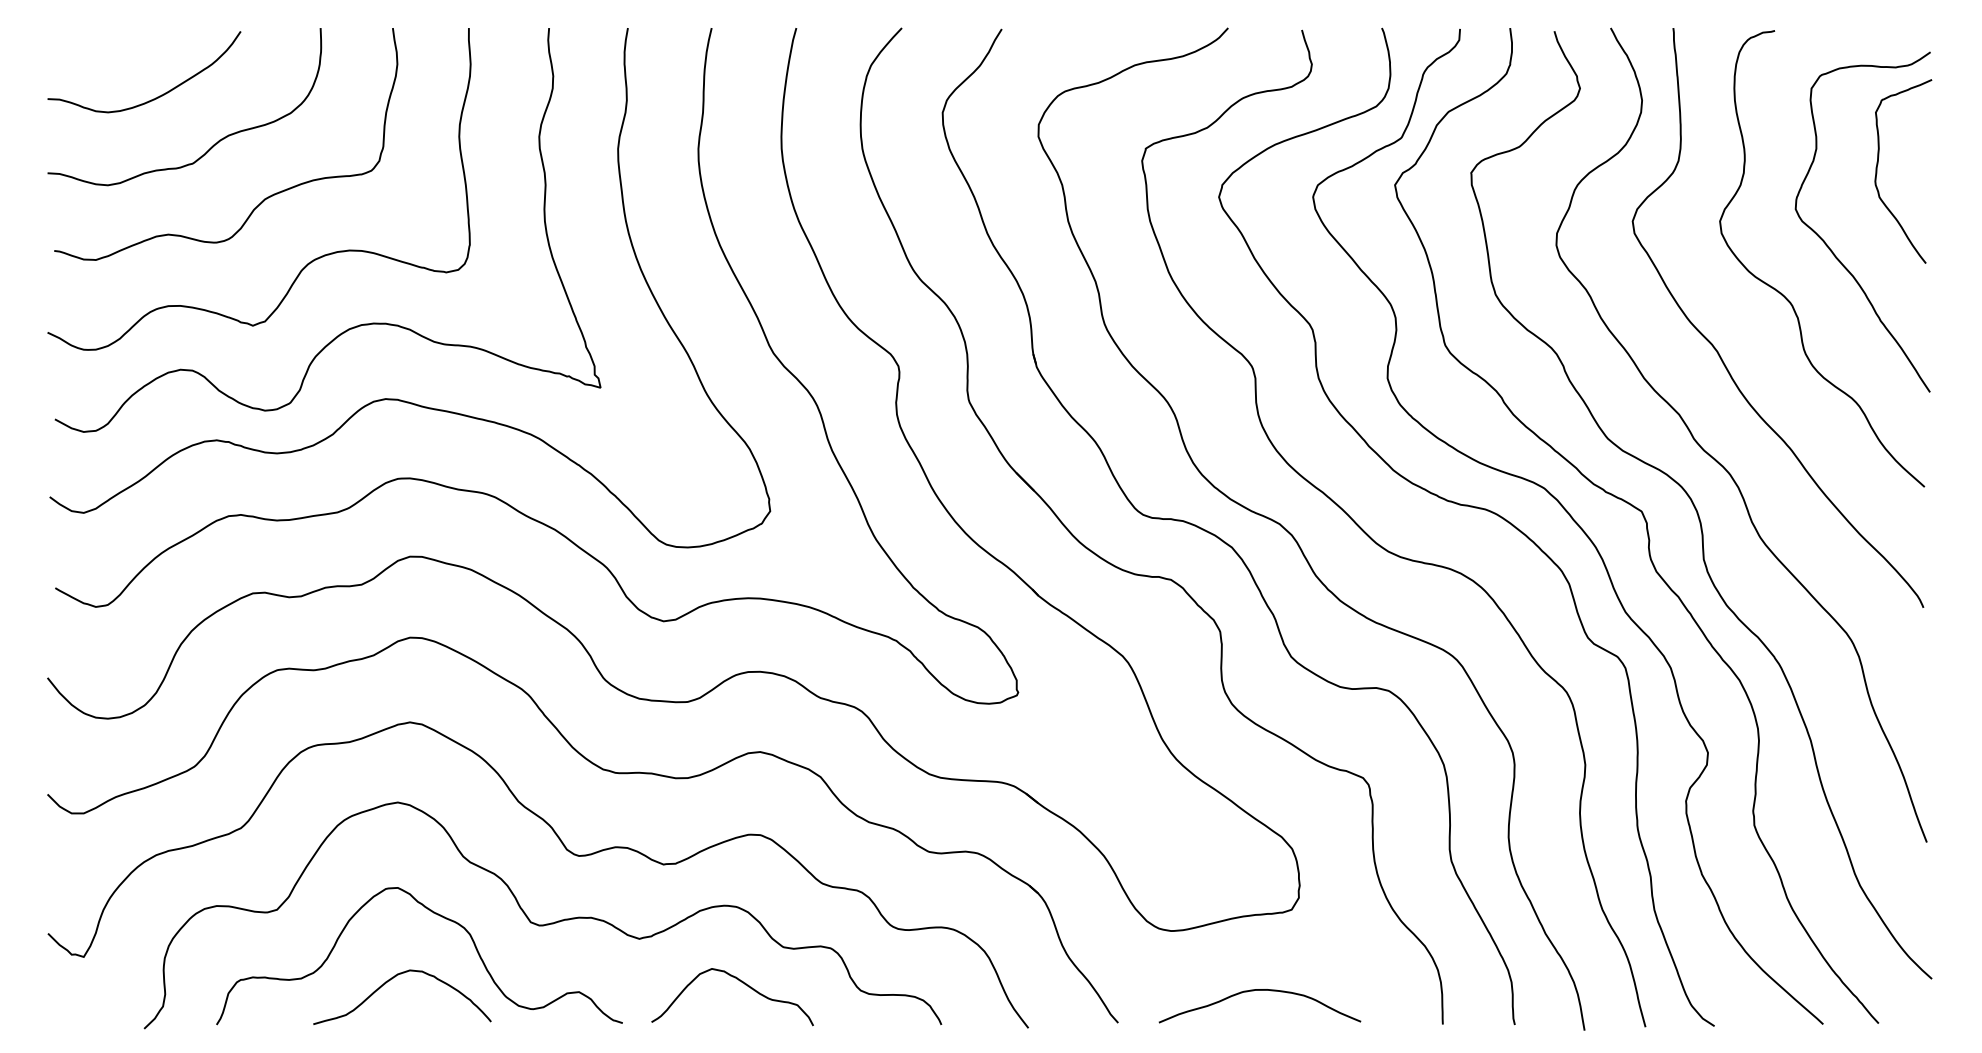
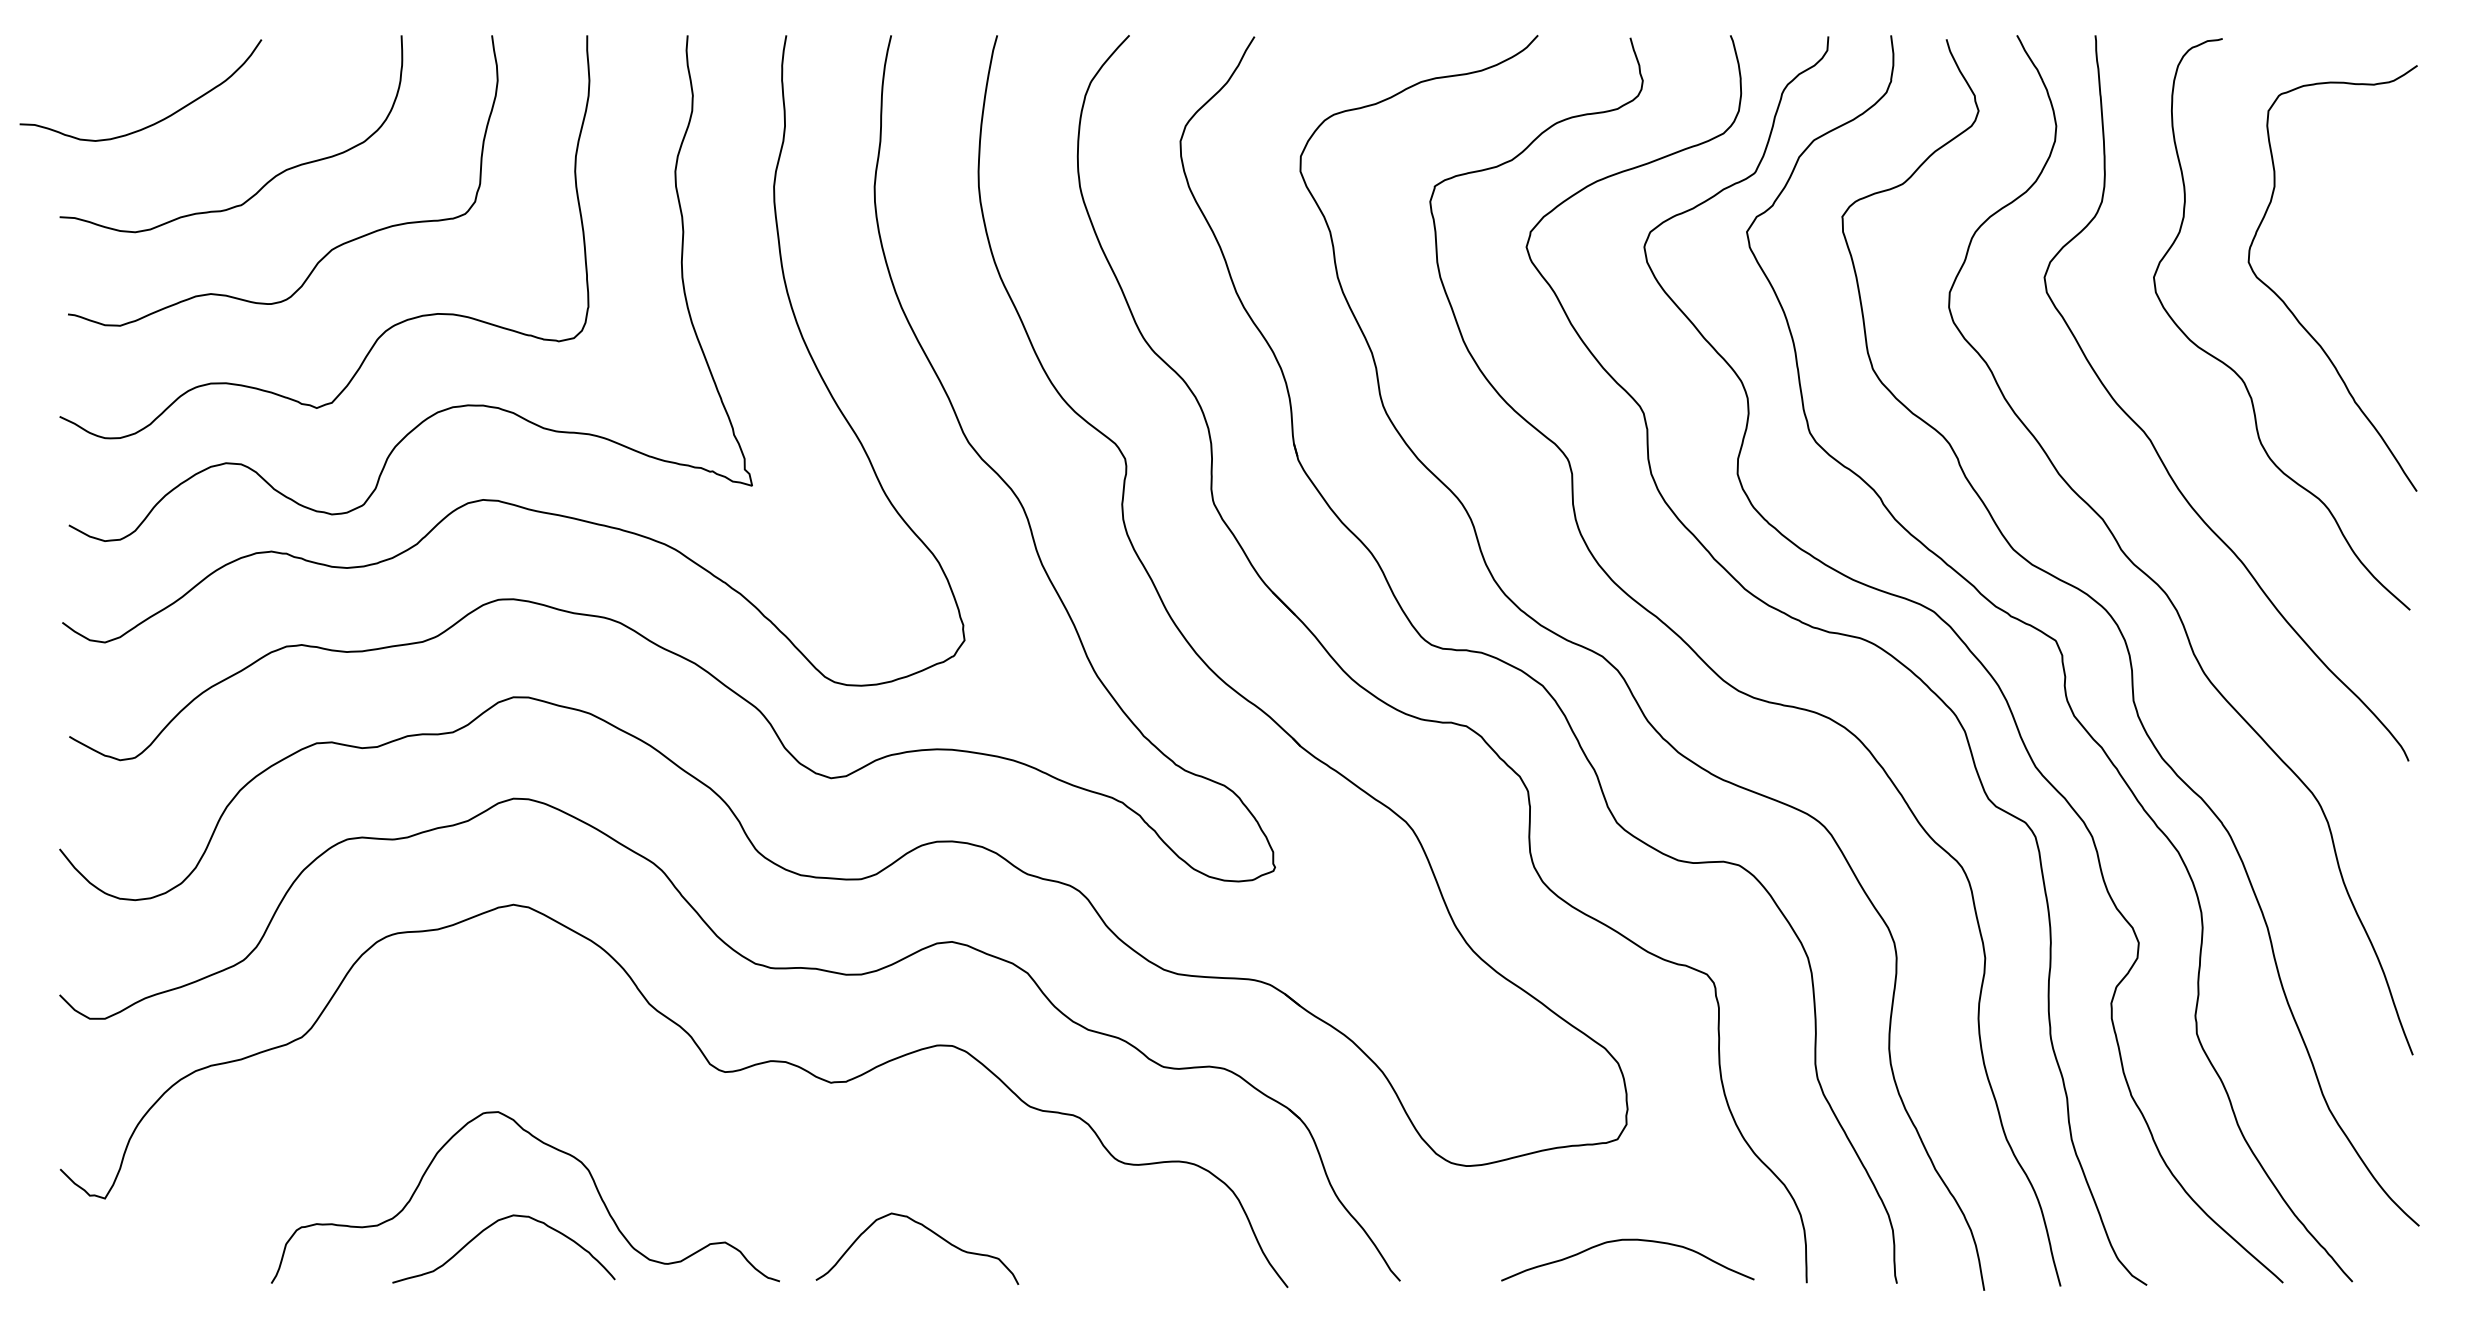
curve: (156, 97) -> (155, 122), moved
curve: (1877, 167) -> (2351, 209), removed
curve: (544, 924) -> (681, 1157), removed
curve: (1259, 990) -> (1627, 1240), moved

